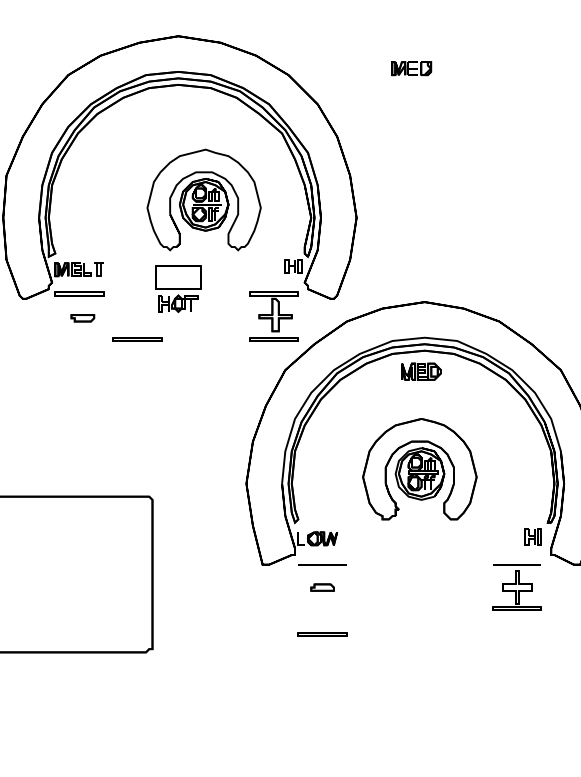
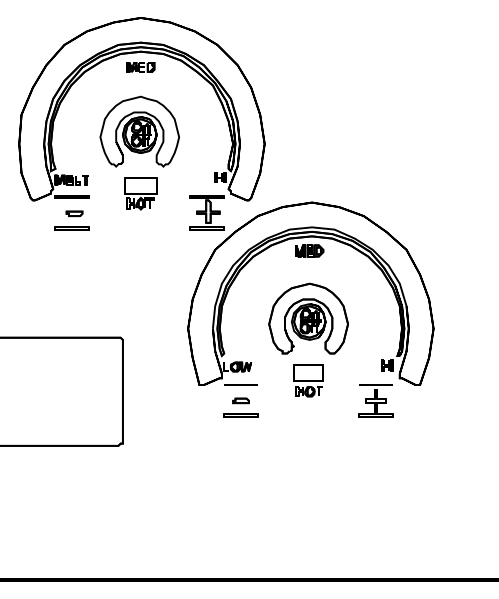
part: (411, 68) -> (140, 67), moved
part: (203, 199) -> (139, 131), moved
line: (136, 337) -> (71, 227), moved
part: (419, 558) -> (308, 380), added
line: (321, 633) -> (240, 414), moved

